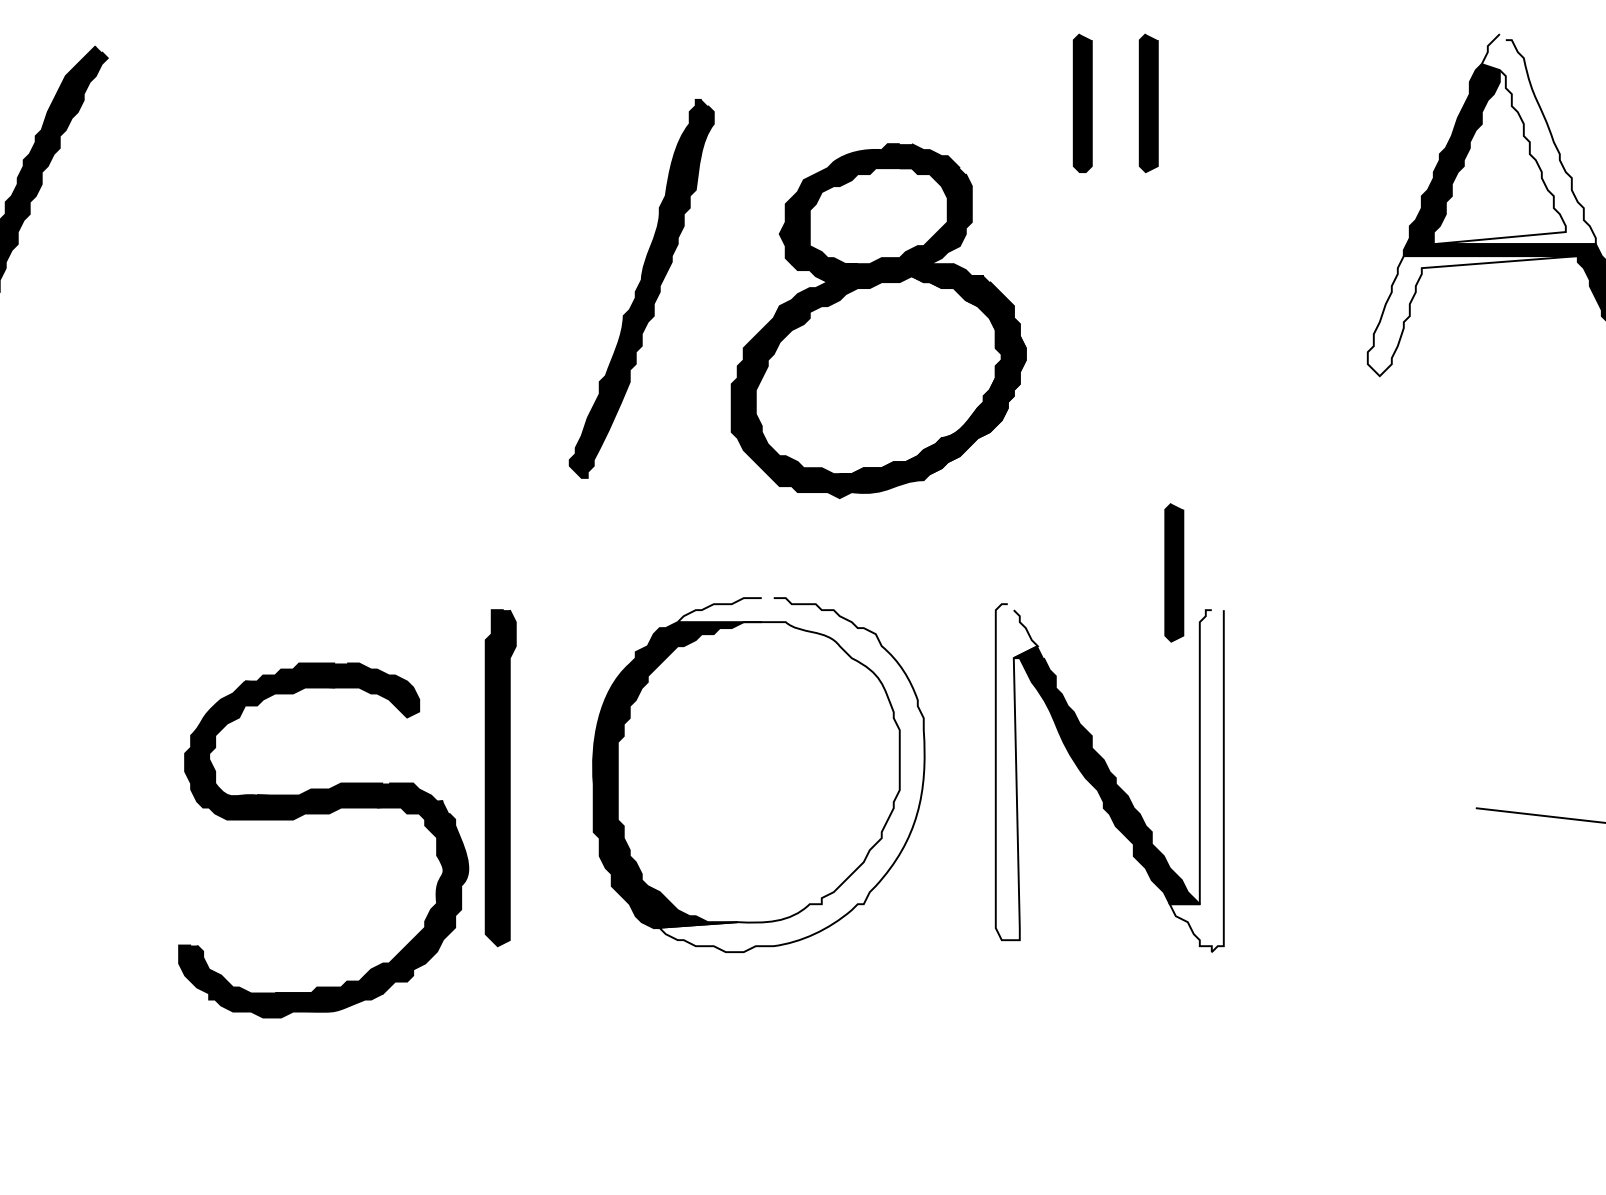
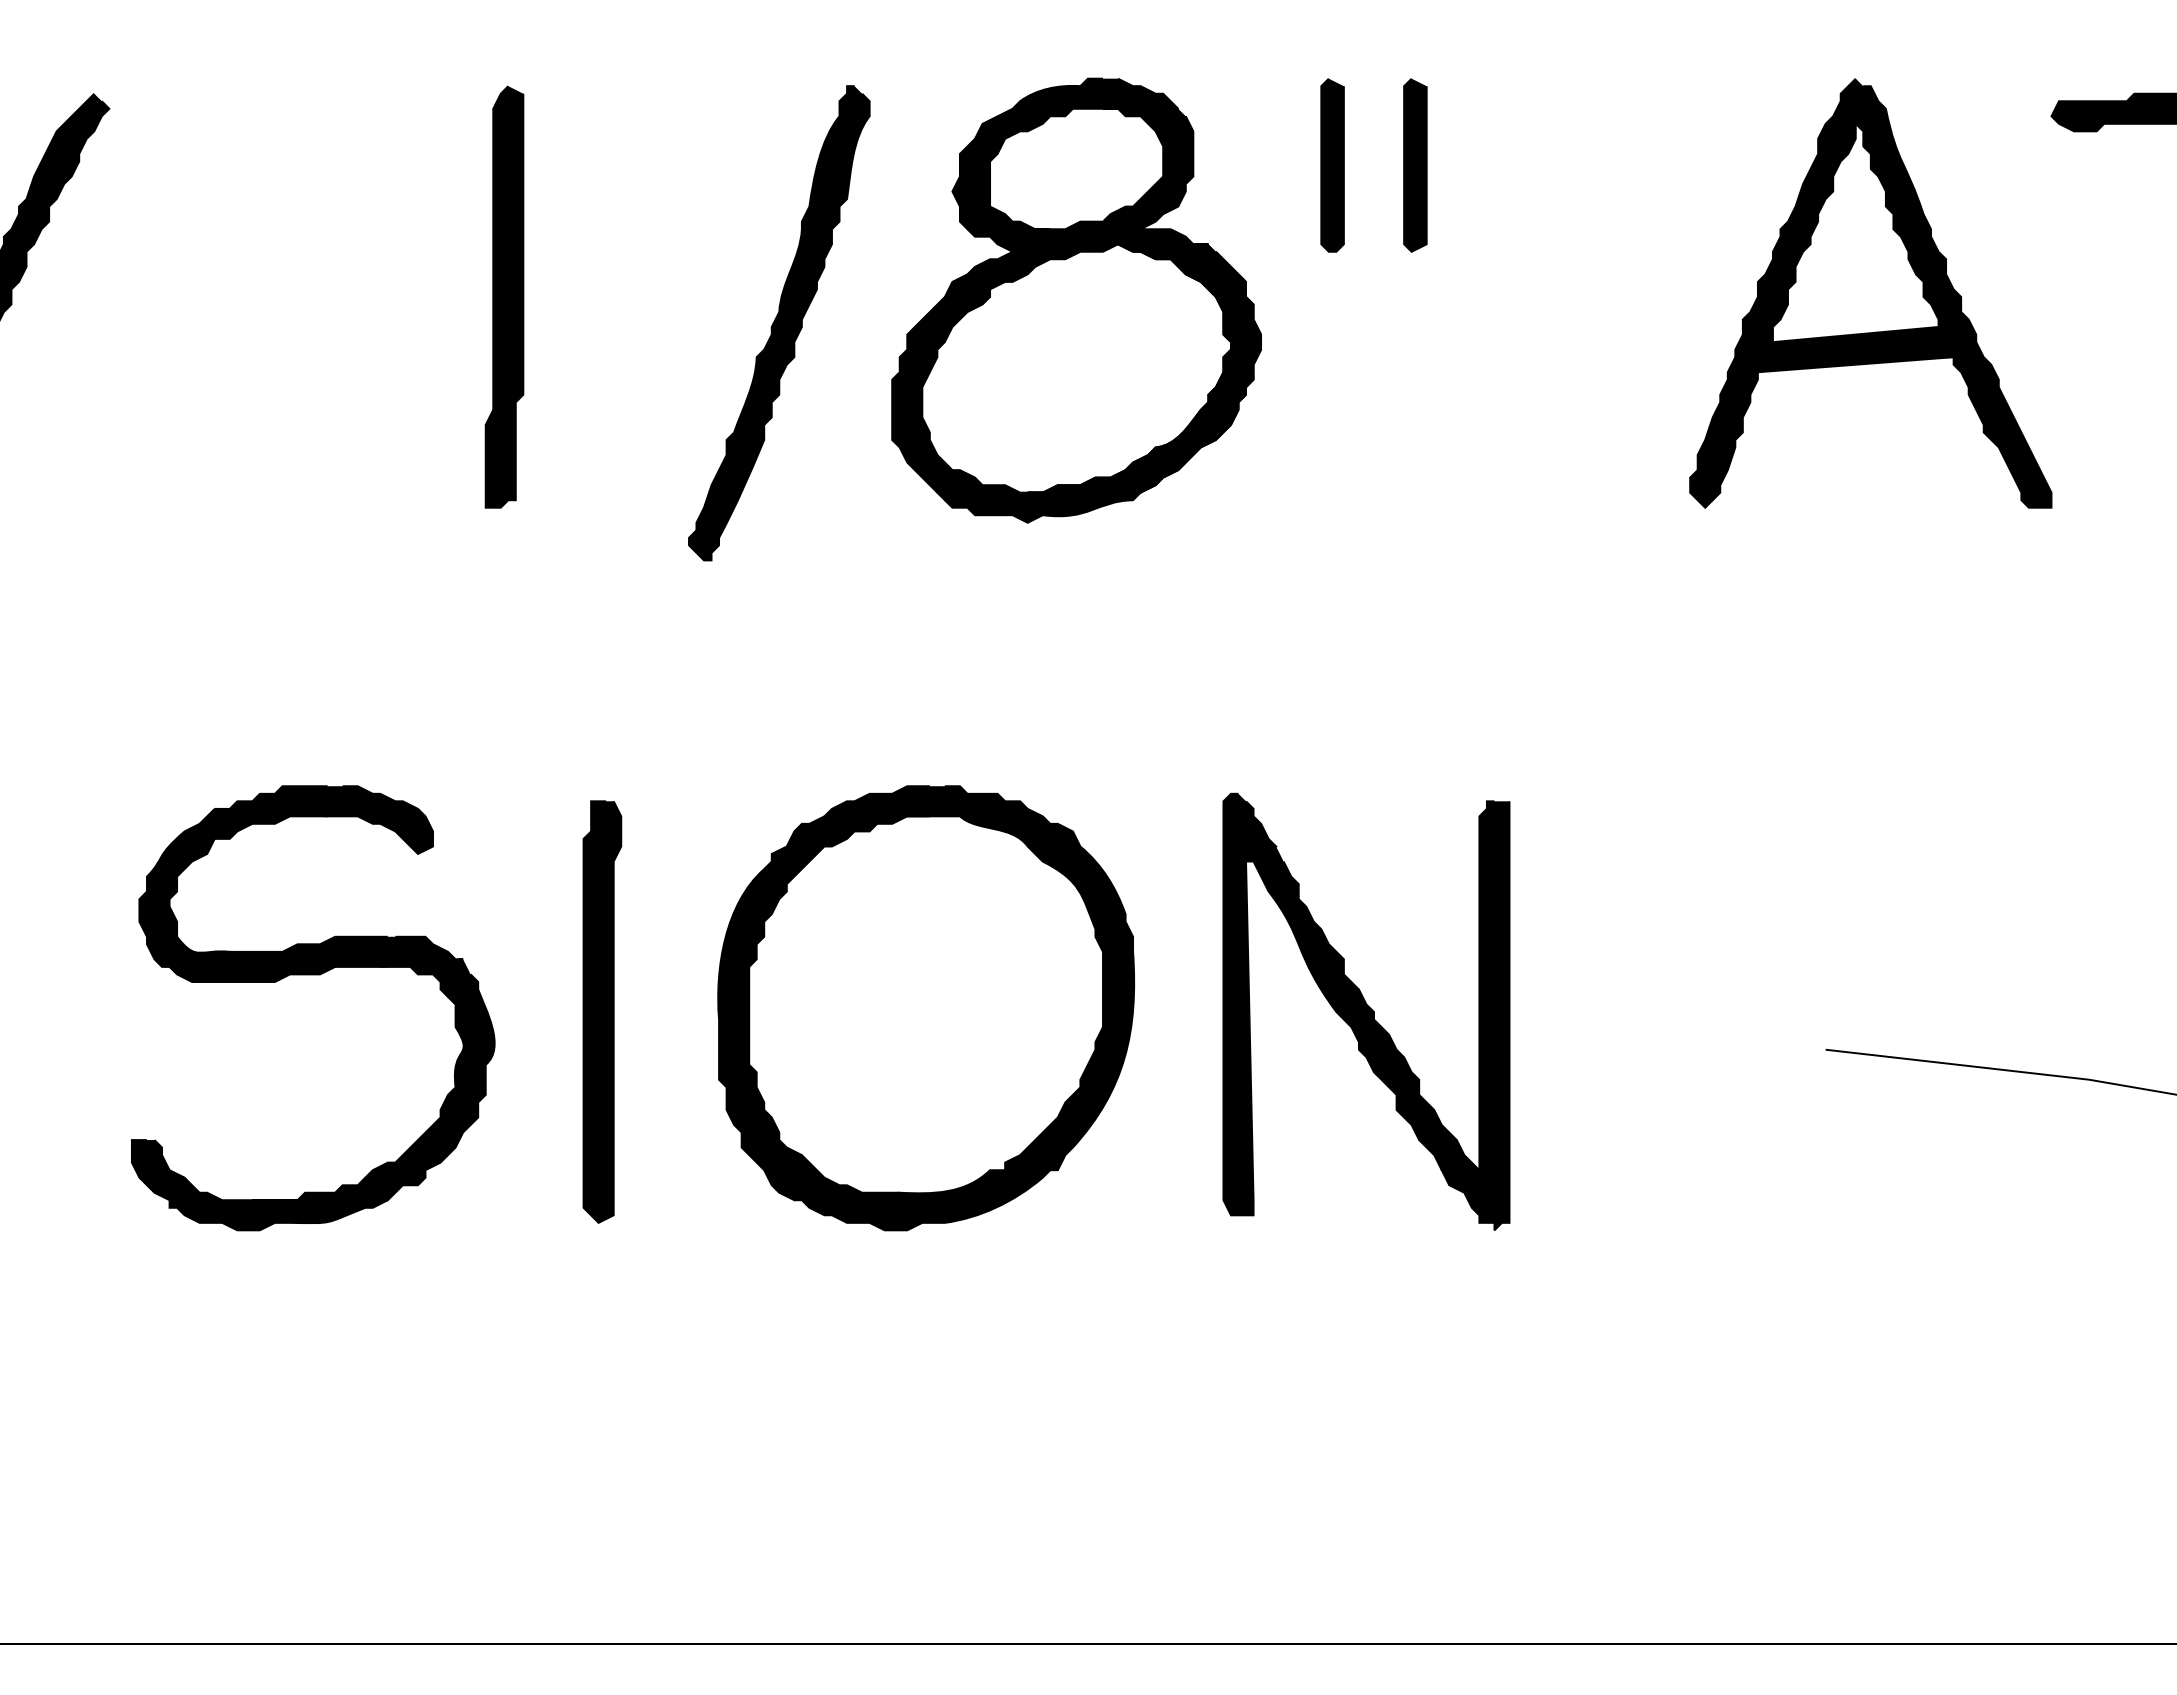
fill: (1514, 139) -> (1874, 210), added
part: (422, 207) -> (504, 296), added
part: (641, 289) -> (779, 323), moved
fill: (1472, 316) -> (1821, 432), added
part: (878, 320) -> (1076, 300), moved
part: (1174, 572) -> (1447, 754), removed
fill: (1016, 772) -> (1249, 1004), added
fill: (789, 775) -> (964, 1008), added
fill: (1196, 780) -> (1475, 1015), added
part: (323, 814) -> (313, 975), moved

